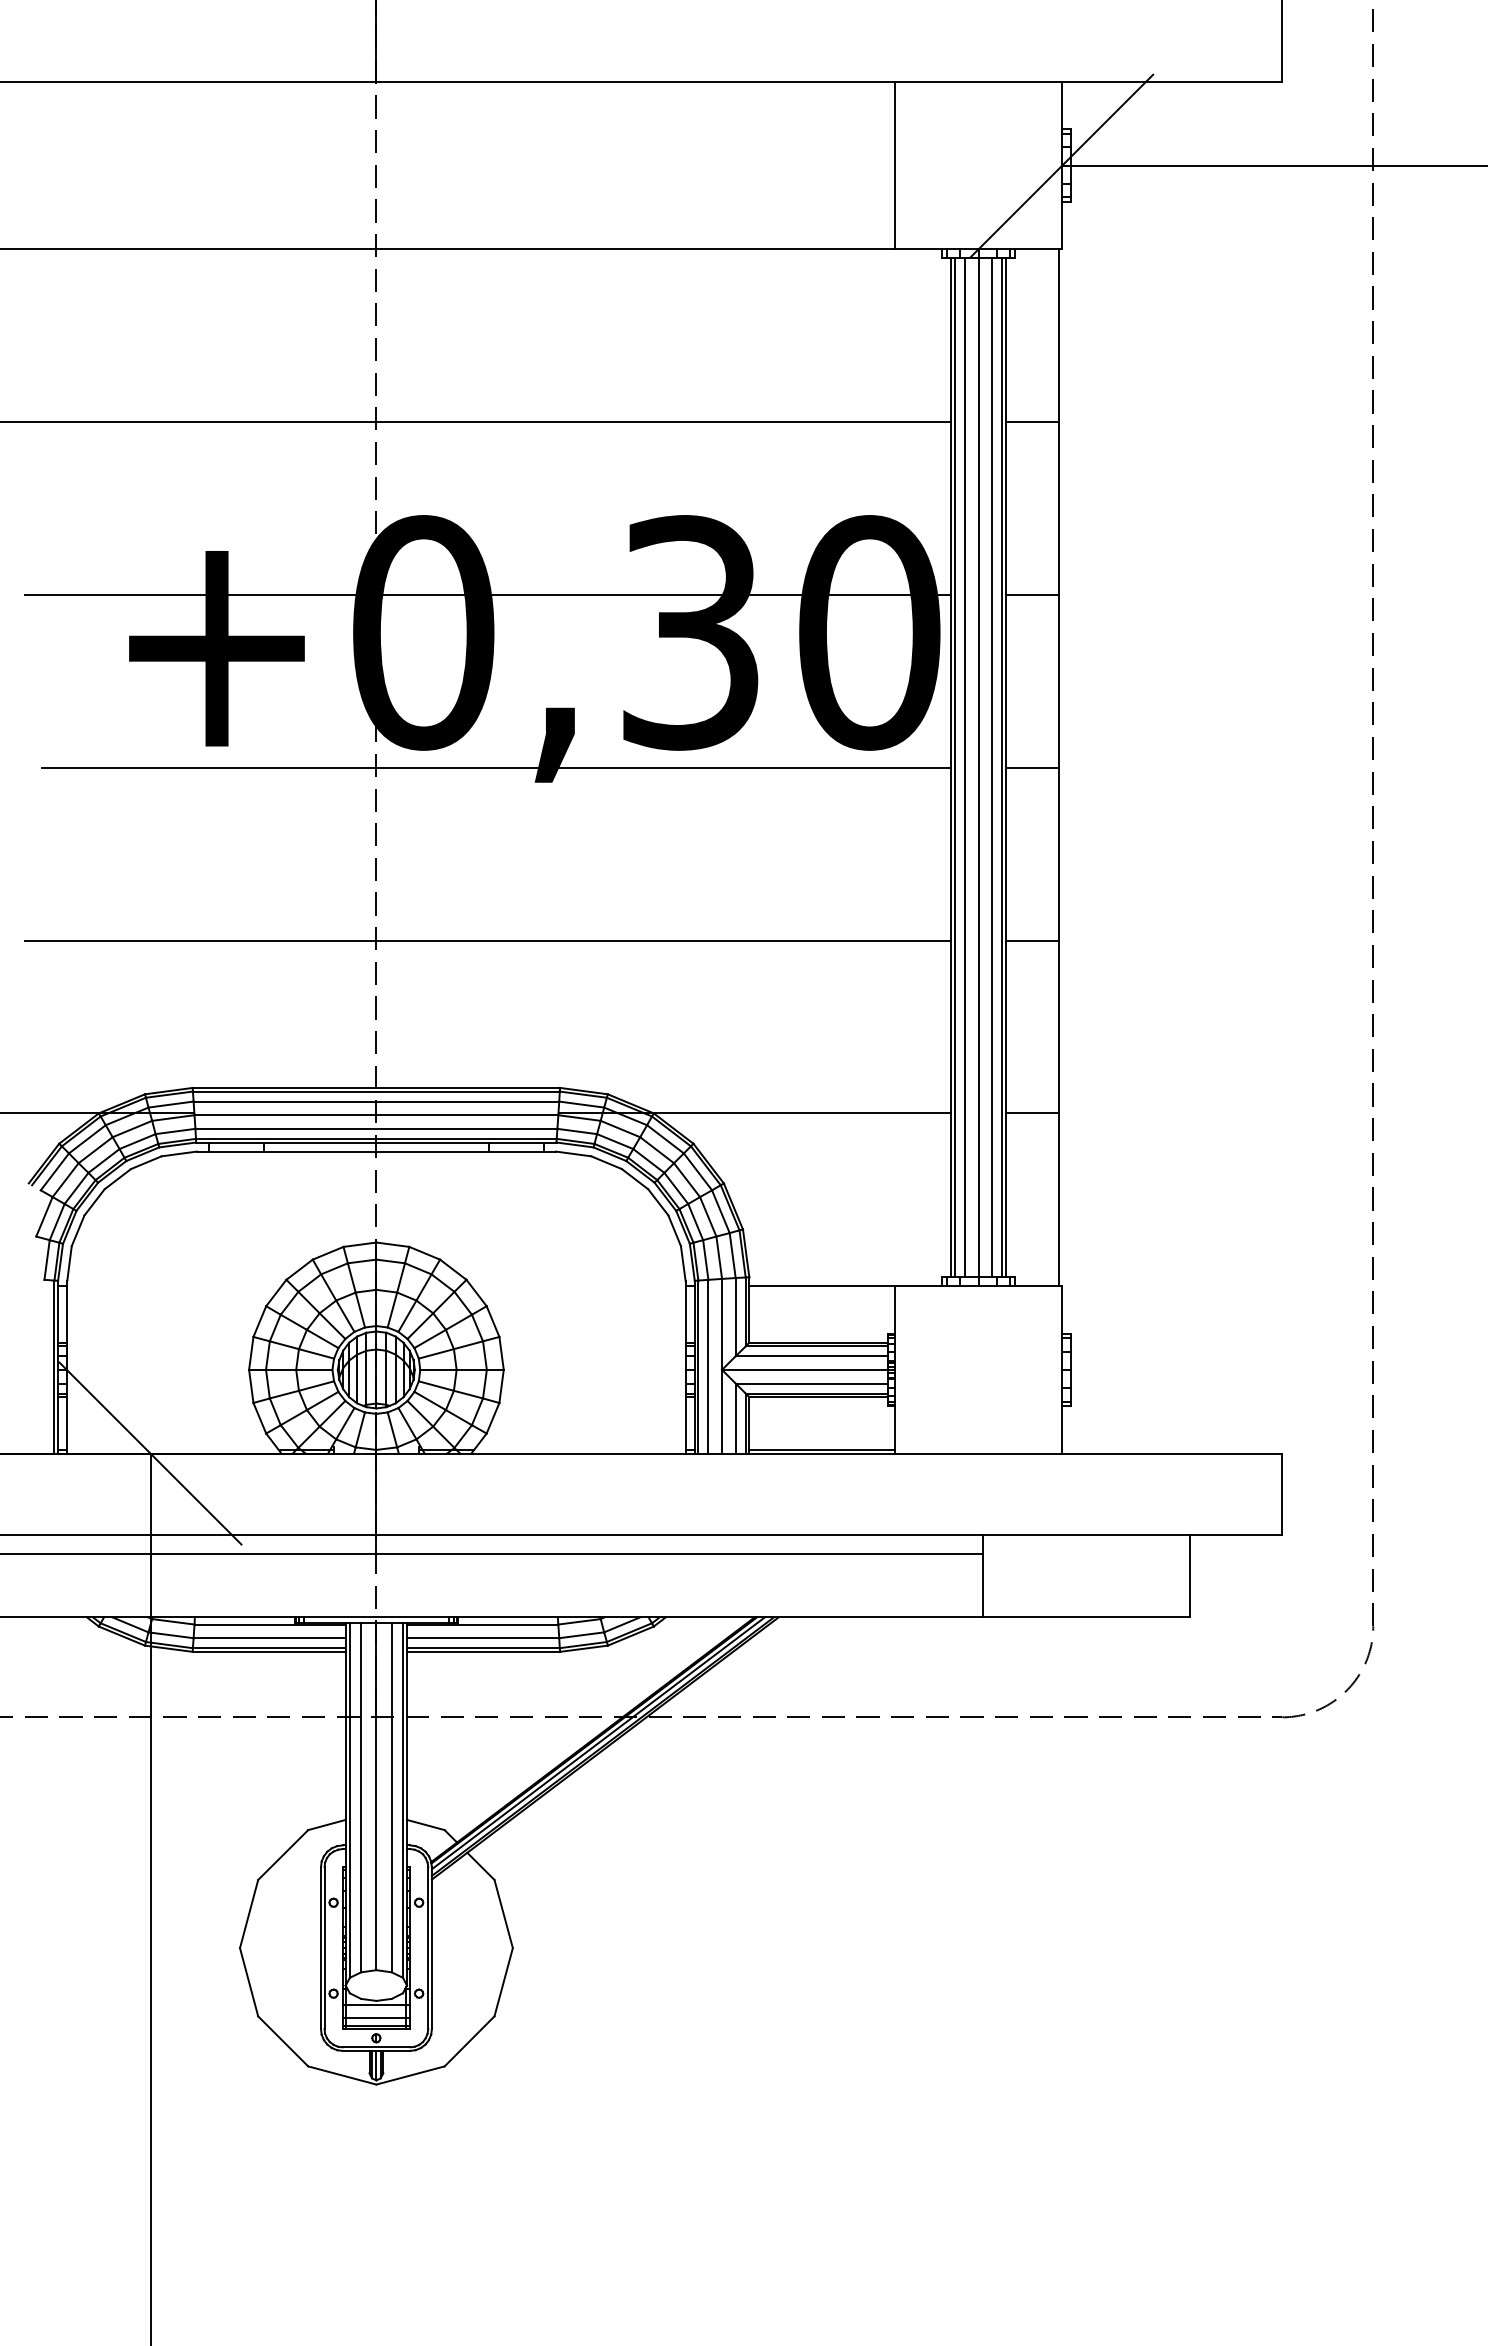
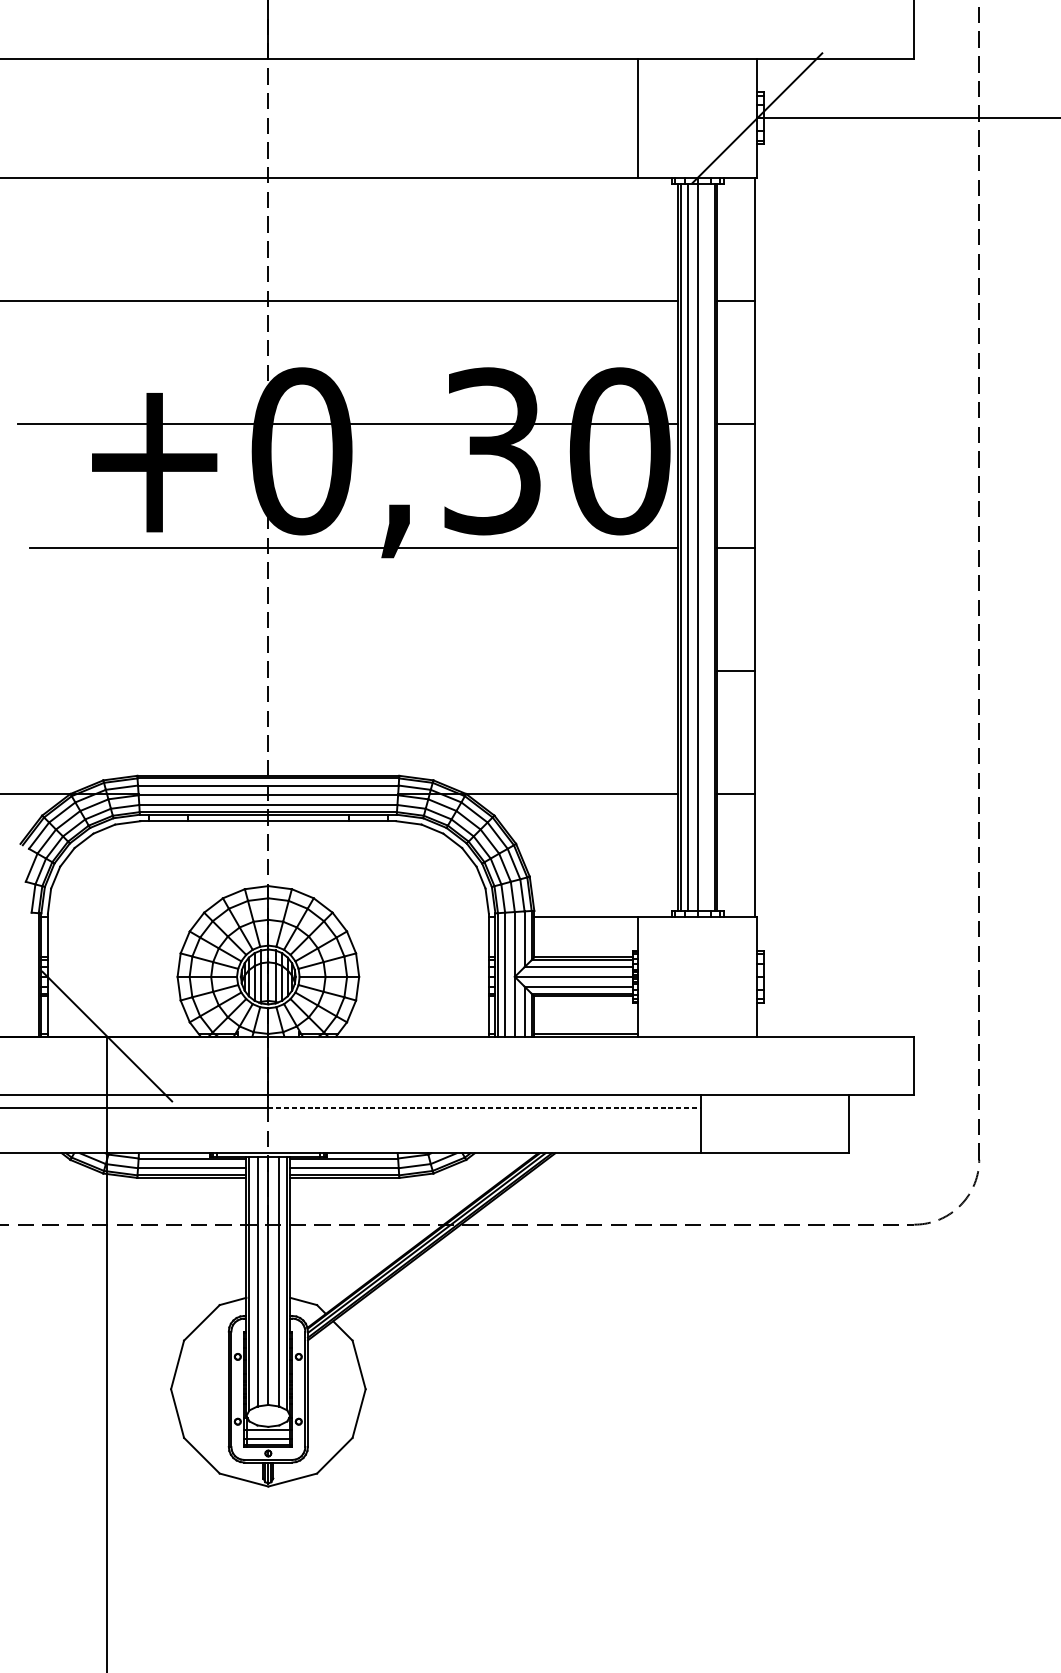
line: (992, 767) -> (707, 547), removed
line: (487, 940) -> (347, 670), removed
line: (679, 1553) -> (484, 1107), solid -> dashed

